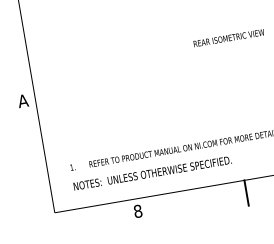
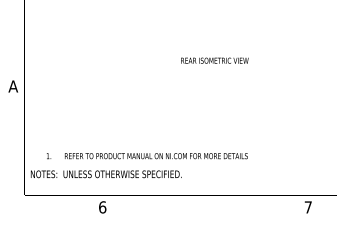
text: (151, 173) -> (105, 174), moved
line: (246, 192) -> (206, 207), removed
text: (137, 211) -> (102, 207), 8 -> 6

